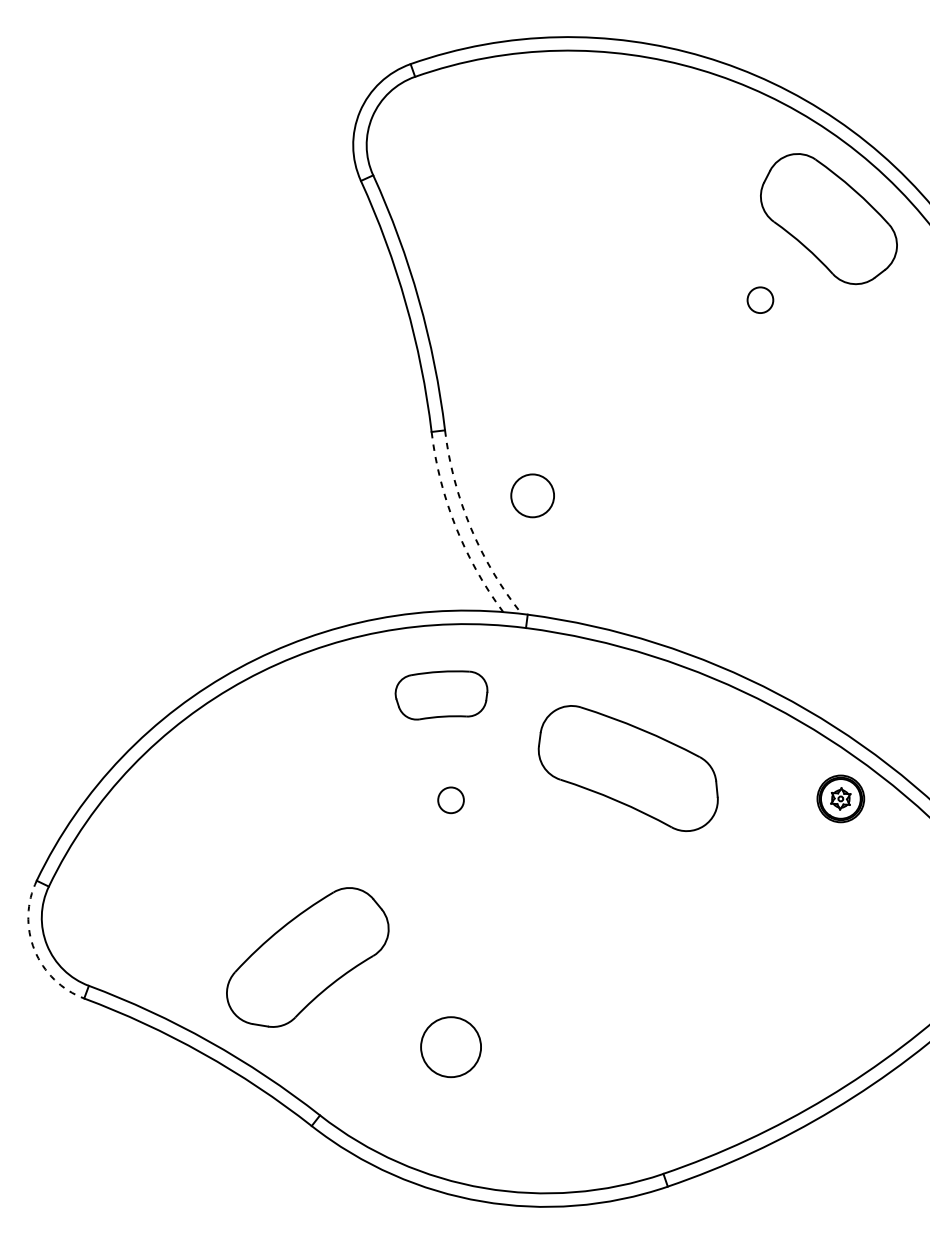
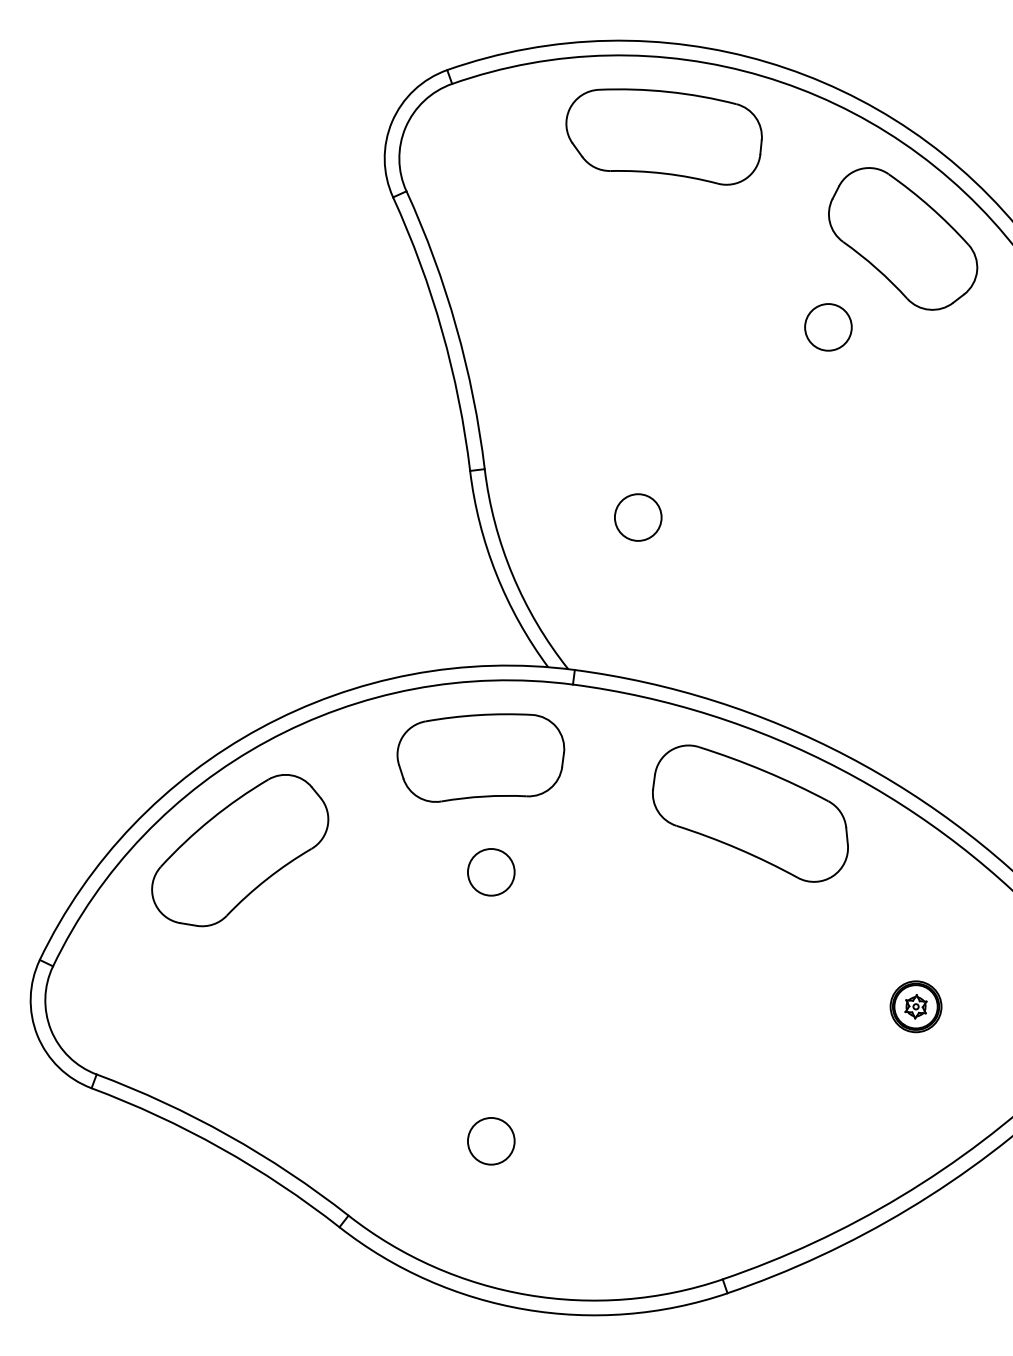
part: (609, 125) -> (663, 136), added
circle: (760, 300) -> (828, 327), size x1.67
circle: (532, 495) -> (638, 517), moved
arc: (455, 527) -> (496, 574), dashed -> solid
arc: (470, 527) -> (512, 574), dashed -> solid
part: (441, 694) -> (480, 757), size x1.67
part: (628, 768) -> (750, 813), moved
part: (840, 798) -> (915, 1006), moved
circle: (450, 800) -> (490, 872), size x1.67
arc: (34, 950) -> (37, 1035), dashed -> solid
part: (308, 957) -> (240, 850), moved
circle: (450, 1046) -> (490, 1140), size x0.71

